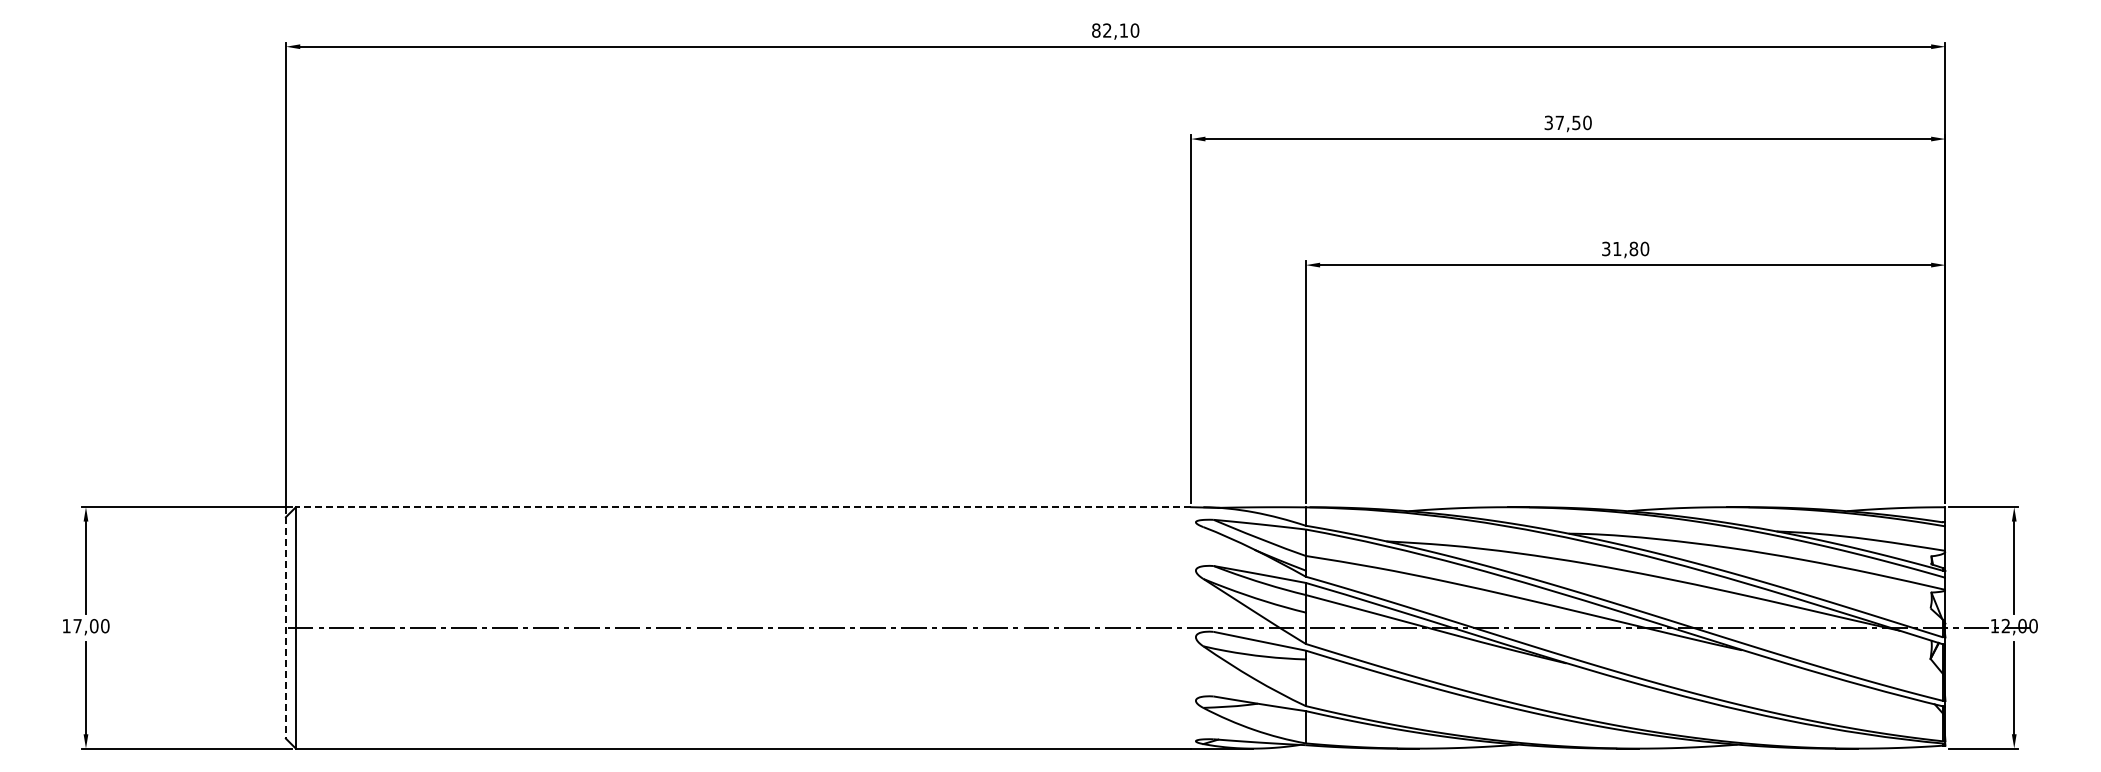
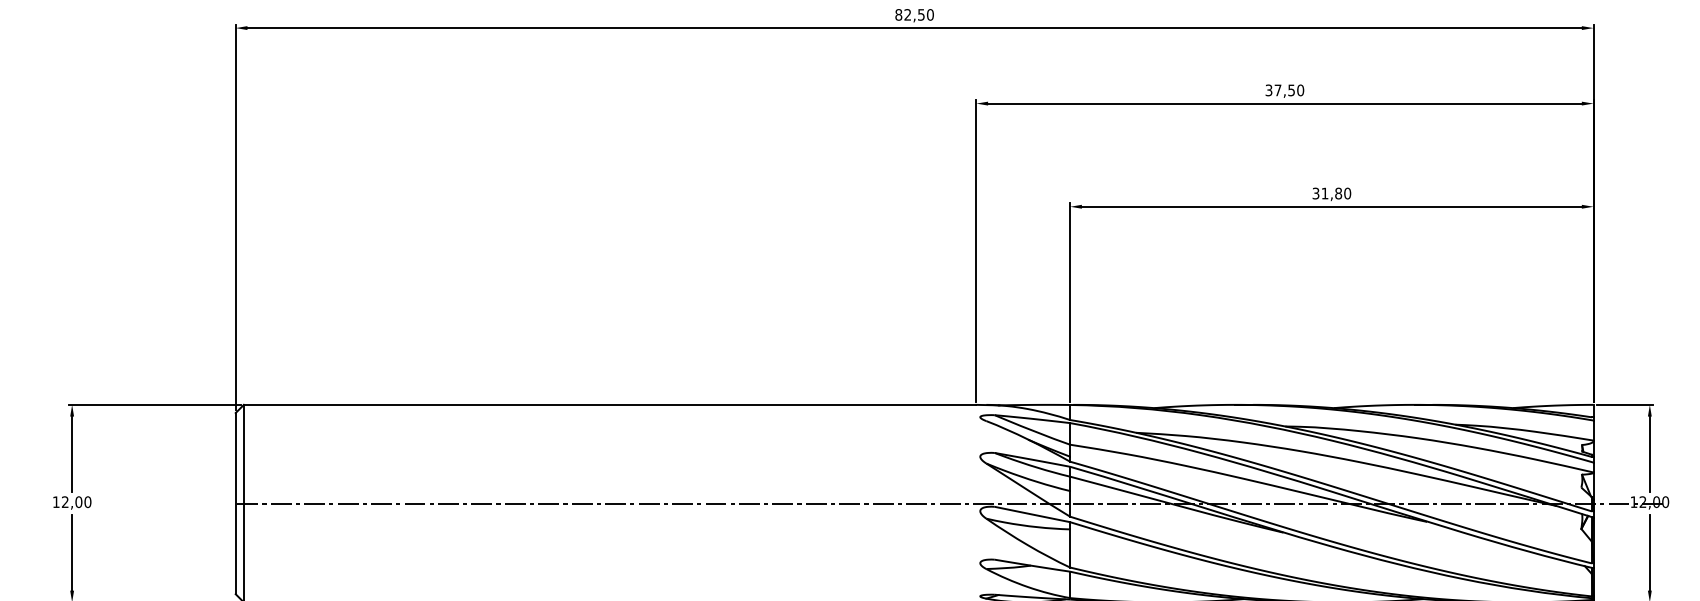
text: (1123, 30) -> (921, 14), 82,10 -> 82,50
line: (743, 507) -> (610, 405), dashed -> solid
text: (77, 626) -> (65, 502), 17,00 -> 12,00
line: (285, 627) -> (235, 503), dashed -> solid

